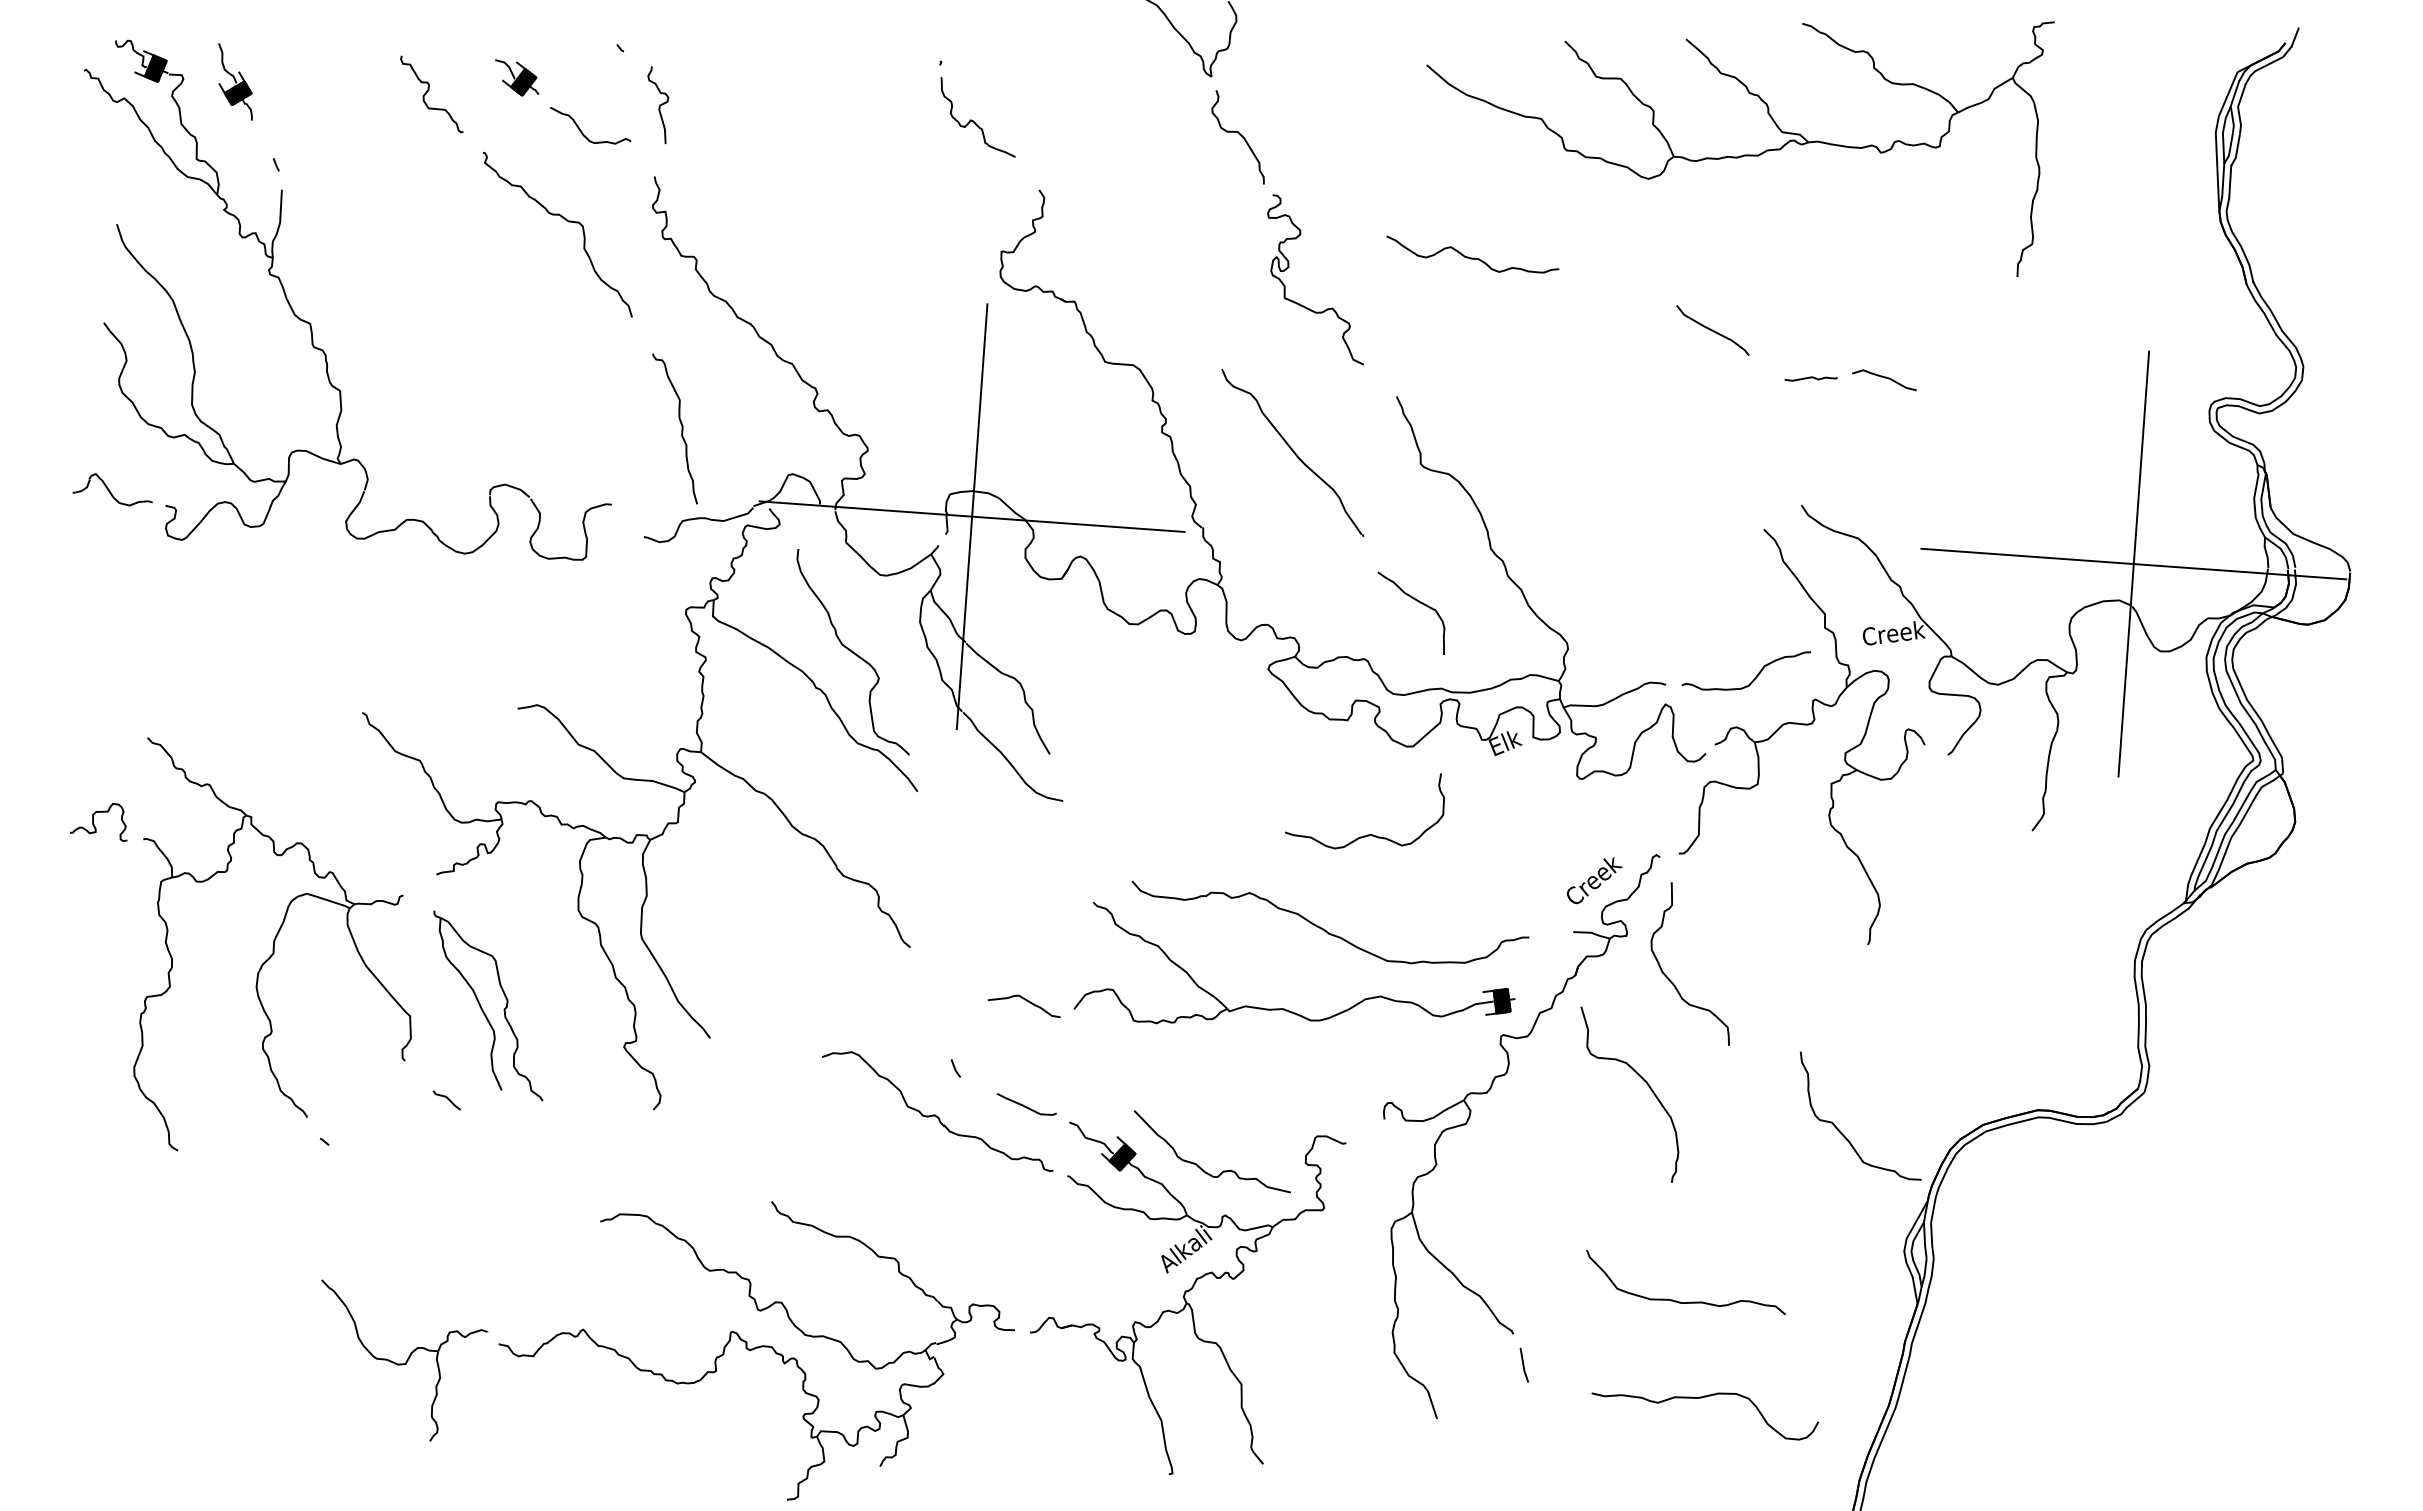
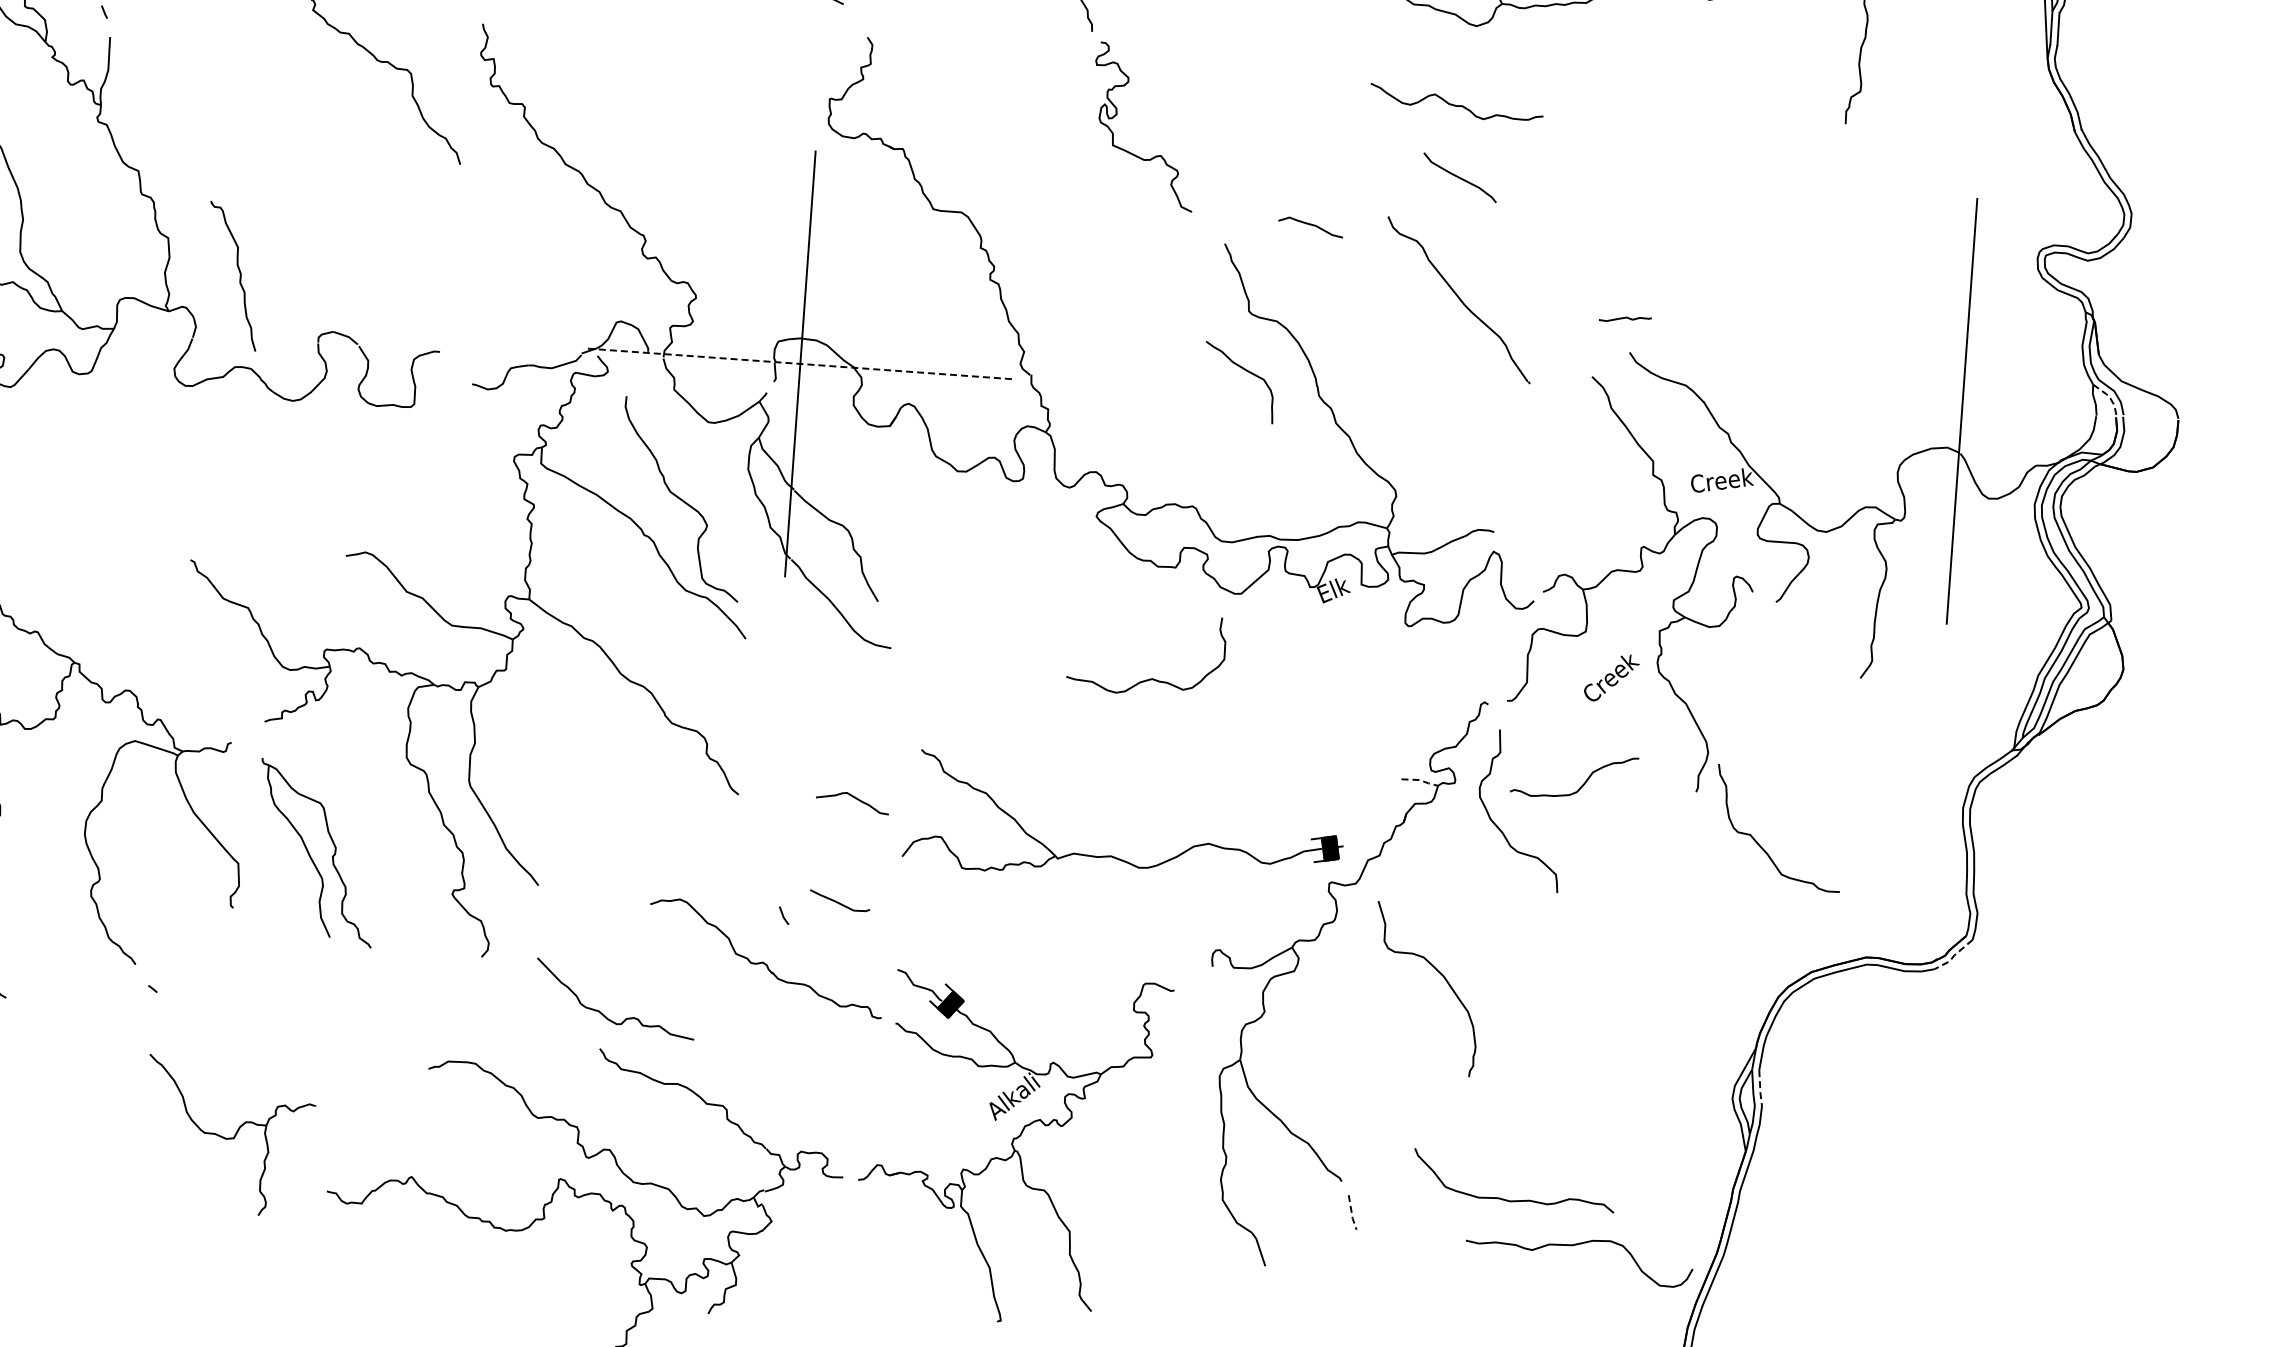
curve: (1472, 257) -> (1456, 104), moved
curve: (1712, 330) -> (1459, 177), moved
curve: (1810, 378) -> (1624, 318), moved
curve: (1884, 378) -> (1310, 225), moved
curve: (681, 428) -> (239, 275), moved
part: (1292, 452) -> (1458, 299), moved
line: (972, 516) -> (800, 363), solid -> dashed
line: (2281, 550) -> (2109, 397), solid -> dashed
line: (2133, 563) -> (1961, 410), removed
curve: (1416, 601) -> (1244, 370), moved
curve: (1755, 676) -> (1583, 782), moved
curve: (1367, 834) -> (1148, 678), moved
text: (1594, 880) -> (1611, 677), moved
curve: (1325, 929) -> (1153, 776), removed
line: (1592, 933) -> (1420, 780), solid -> dashed
curve: (1026, 1001) -> (854, 798), moved
curve: (1643, 1080) -> (1440, 974), moved
curve: (447, 1099) -> (275, 946), removed
curve: (1025, 1105) -> (838, 901), moved
line: (2125, 1108) -> (1953, 955), solid -> dashed
curve: (1840, 1130) -> (1758, 842), moved
curve: (1201, 1167) -> (604, 1014), moved
line: (1931, 1241) -> (1759, 1088), solid -> dashed
curve: (1680, 1301) -> (1508, 1199), moved
part: (404, 1360) -> (232, 1134), moved
line: (1523, 1366) -> (1351, 1213), solid -> dashed
curve: (1701, 1398) -> (1575, 1245), moved

